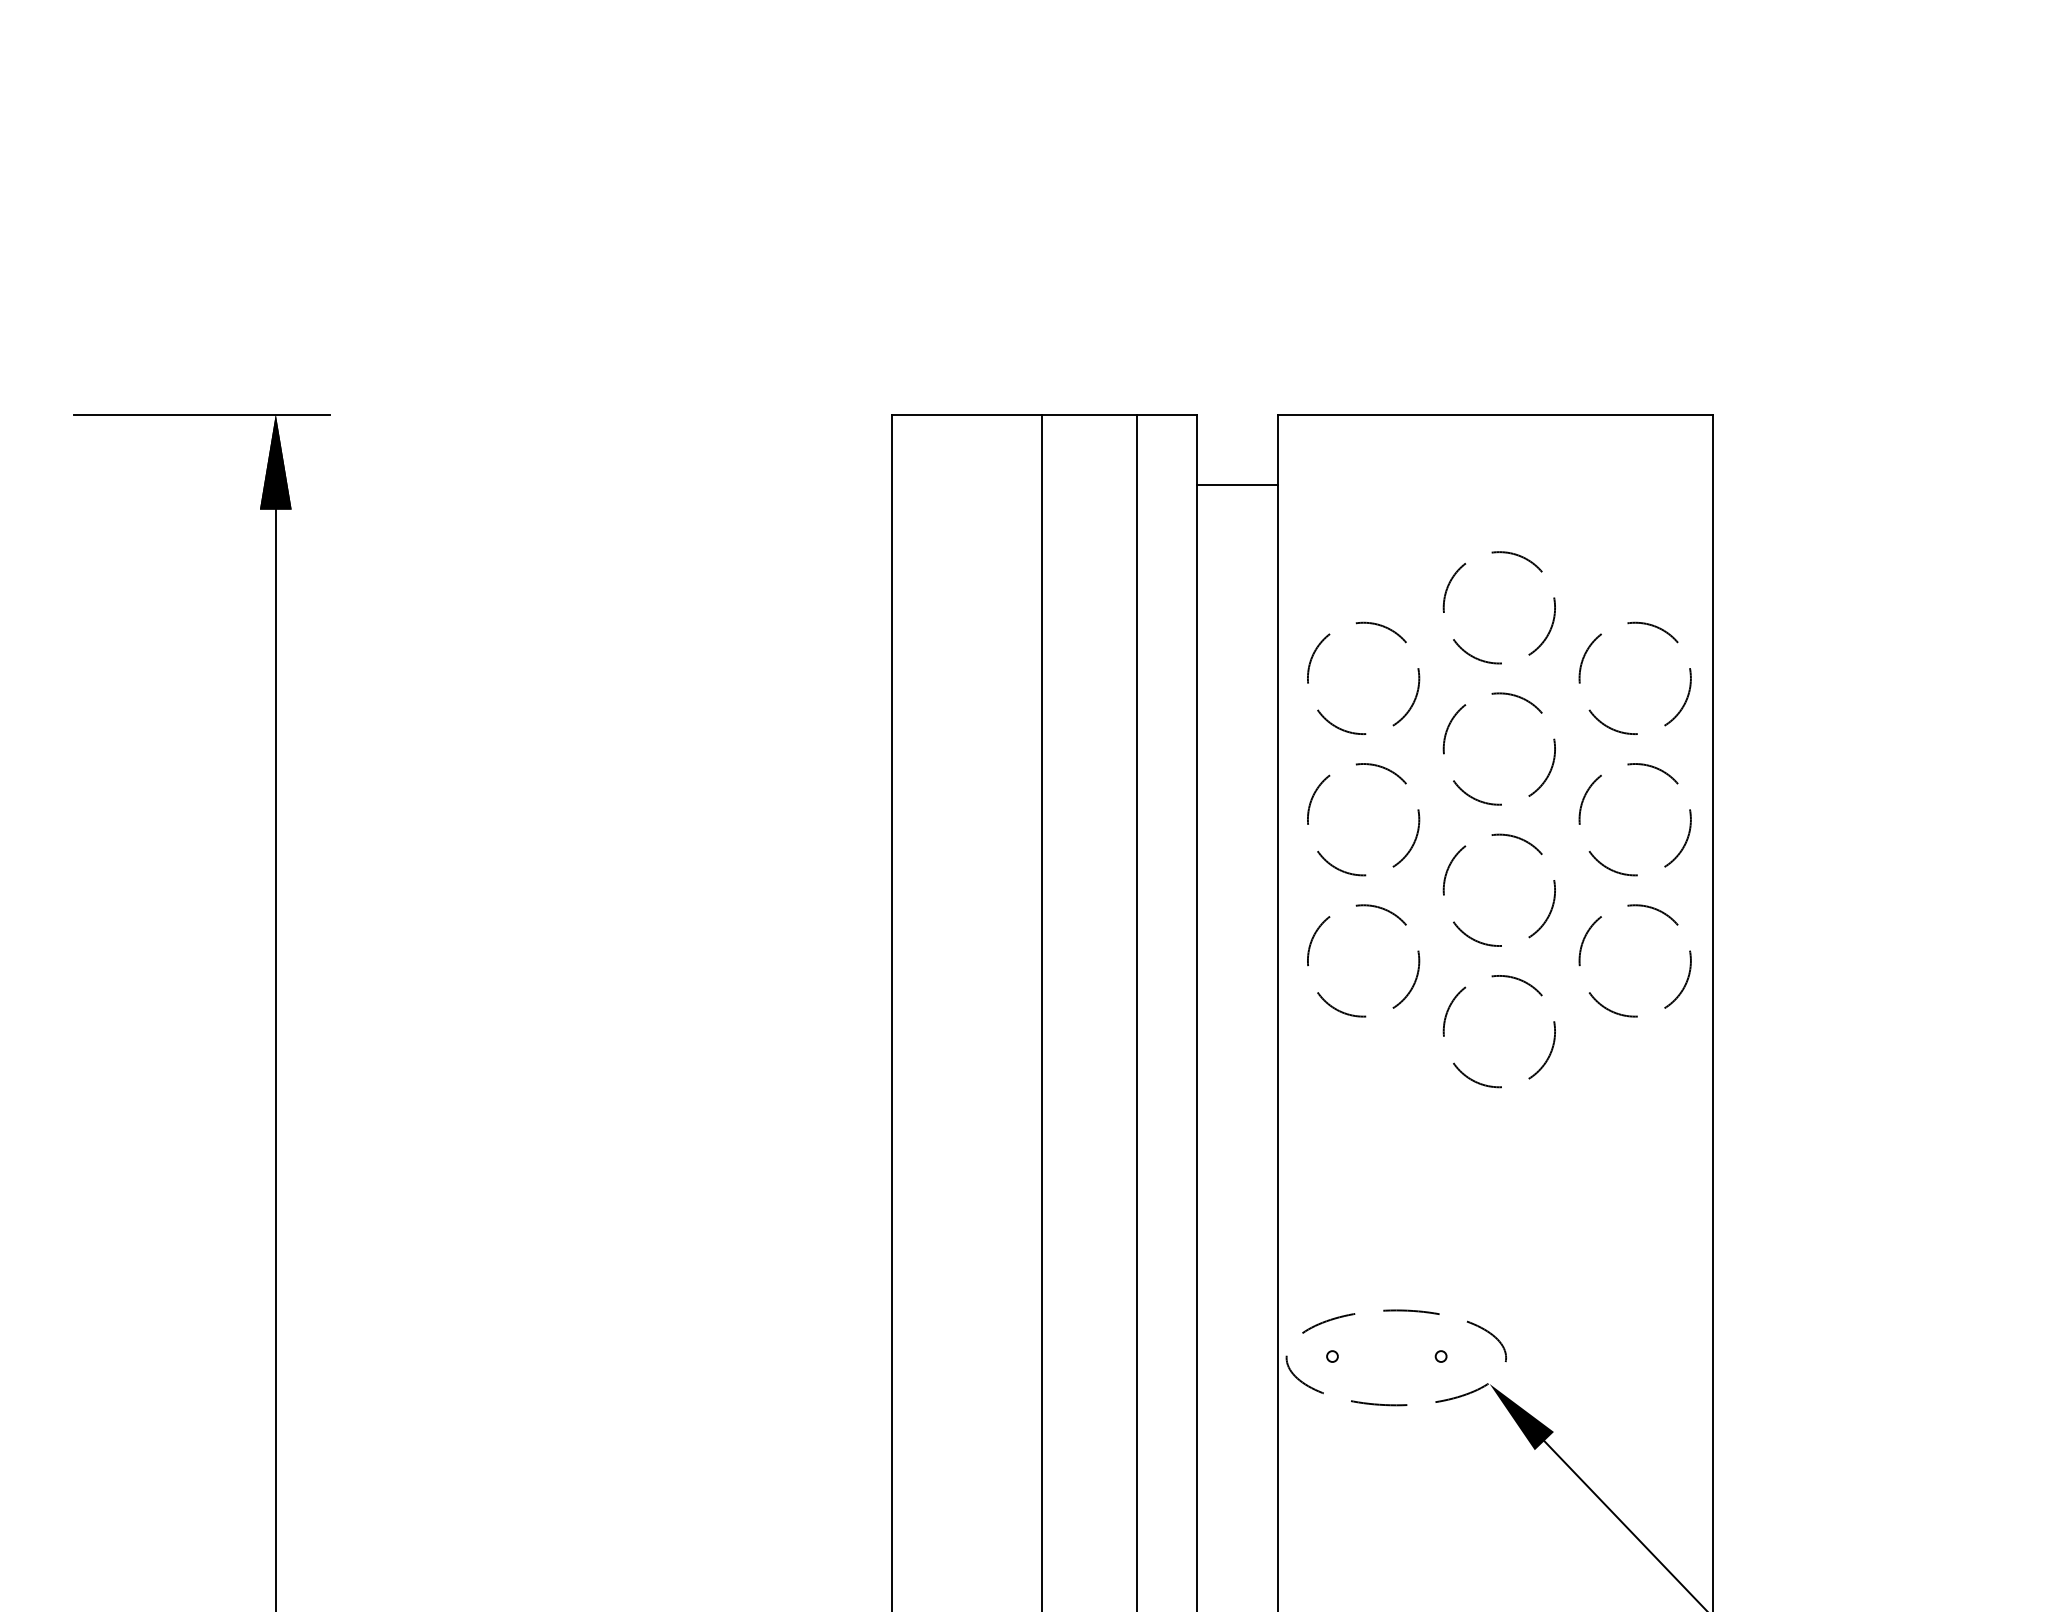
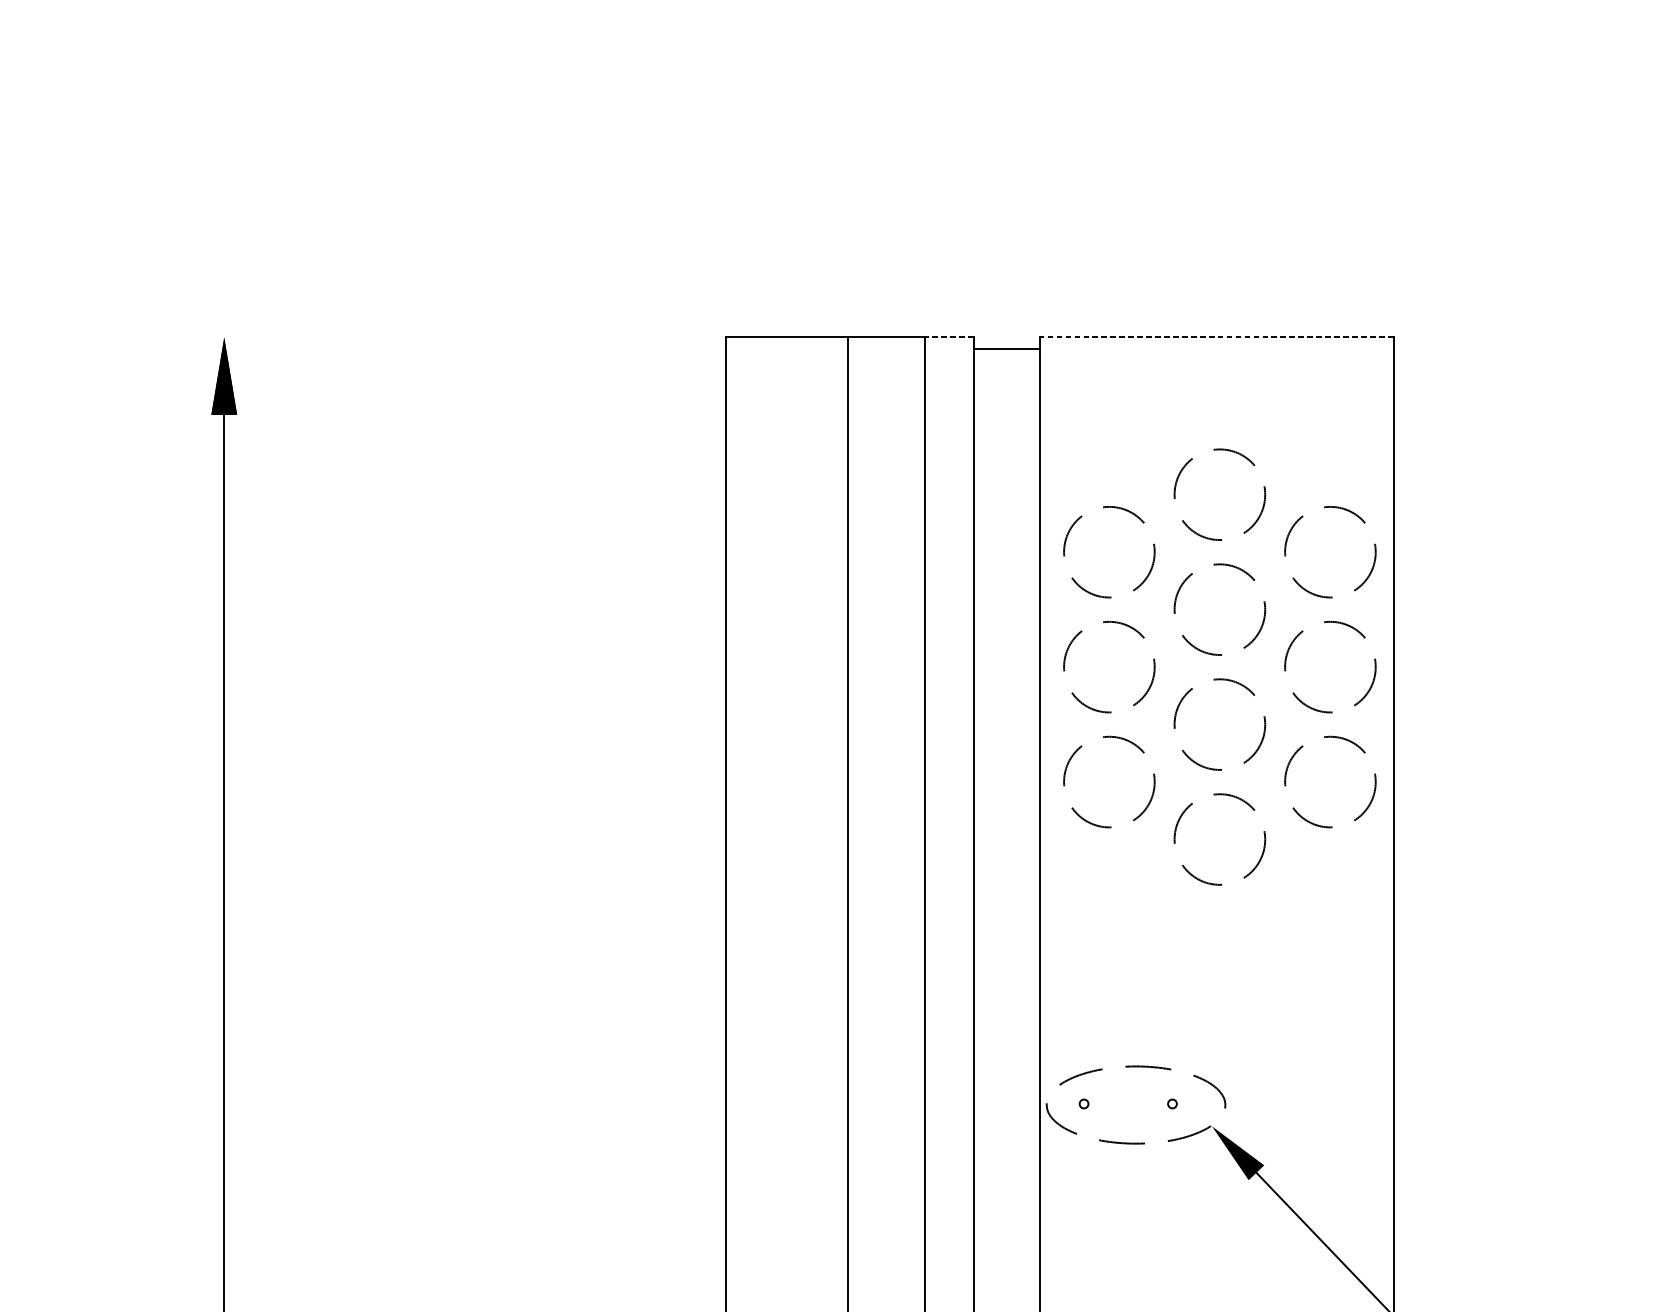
line: (202, 414) -> (164, 337), removed
line: (1166, 414) -> (949, 337), solid -> dashed
line: (1494, 414) -> (1215, 337), solid -> dashed
line: (1237, 485) -> (1006, 348), moved

